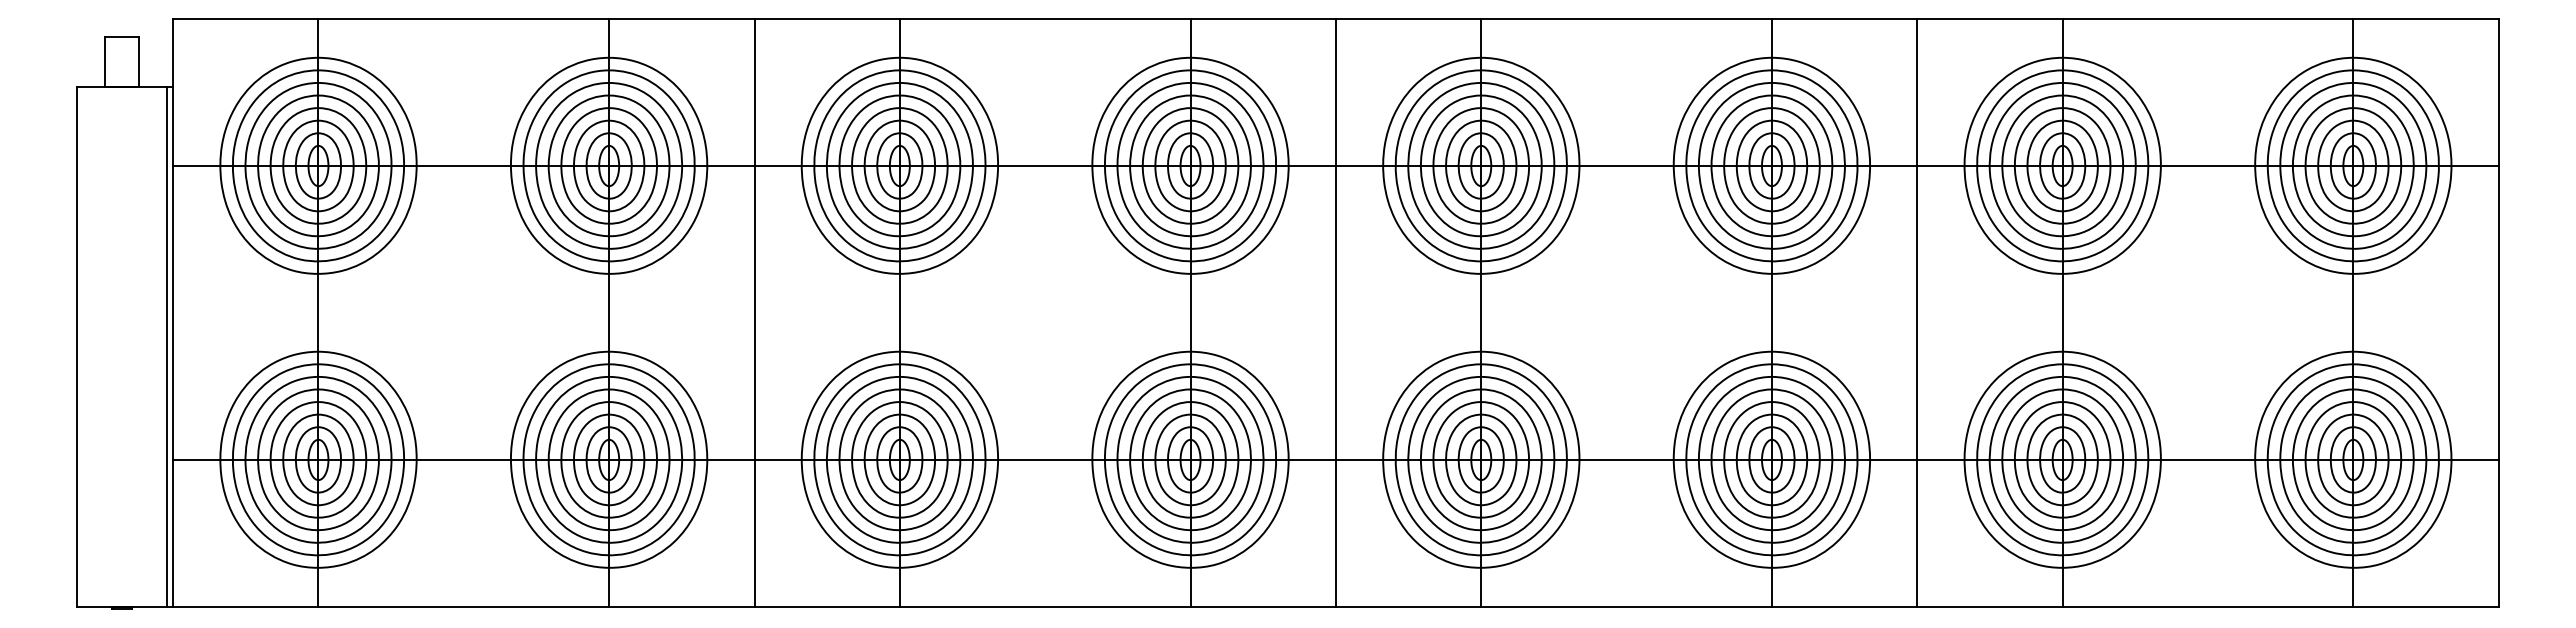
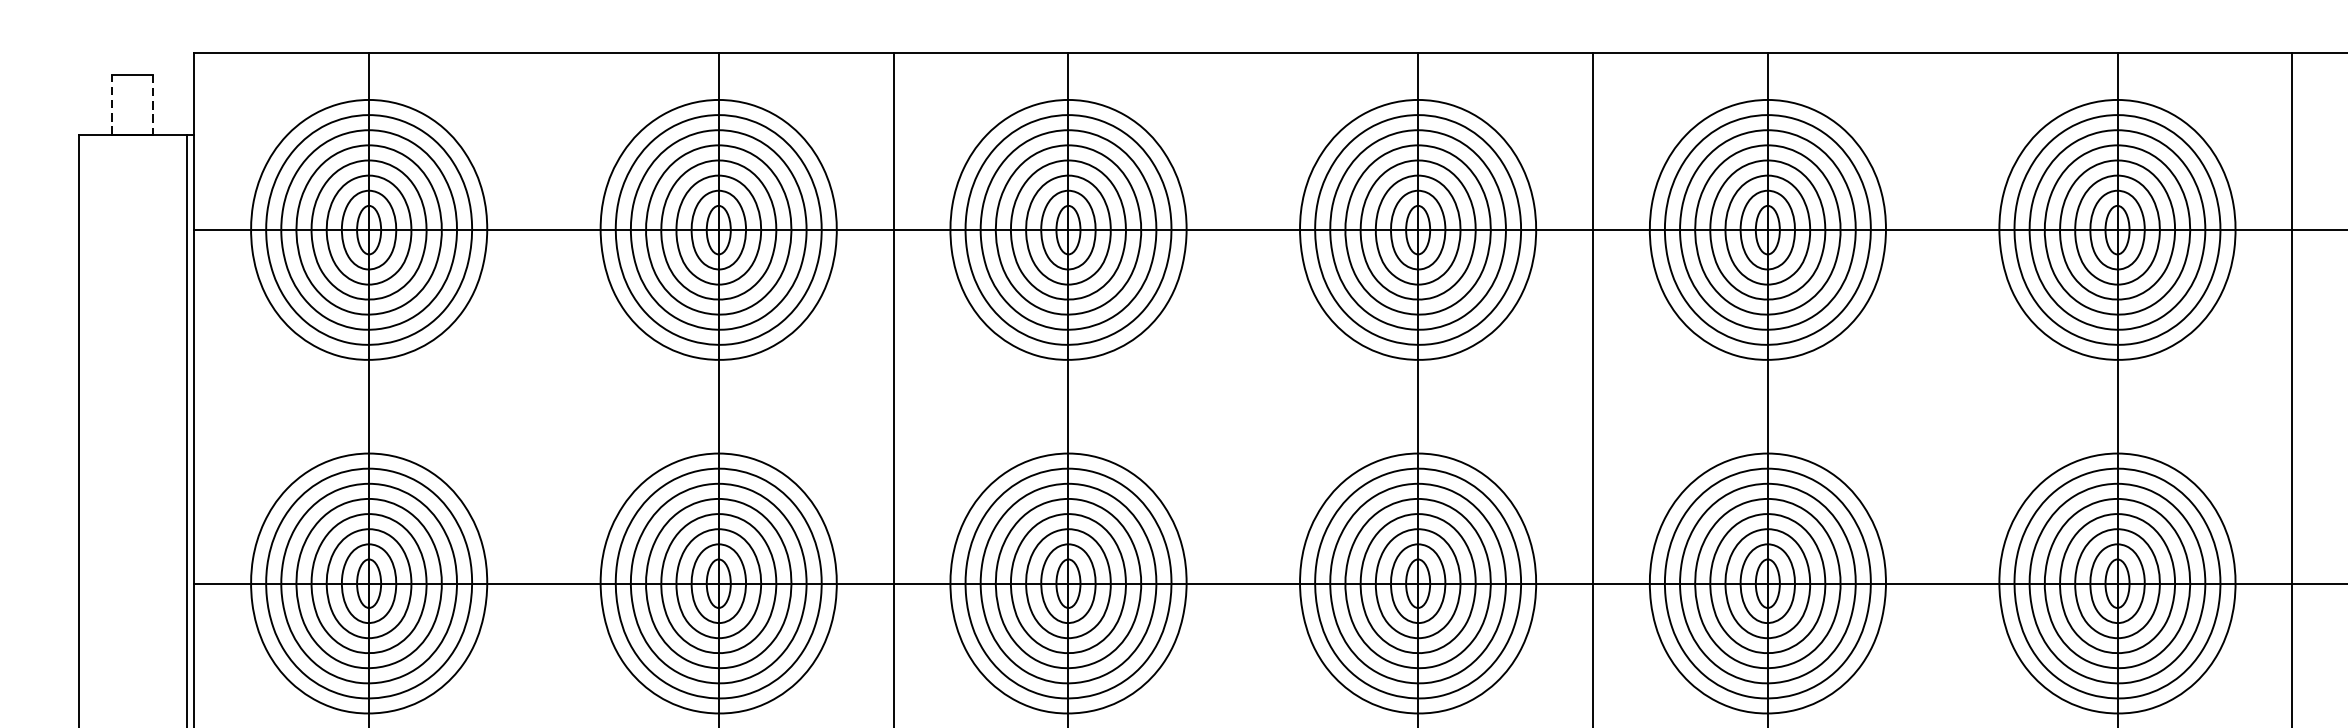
line: (105, 61) -> (112, 104), solid -> dashed
line: (139, 62) -> (153, 105), solid -> dashed

